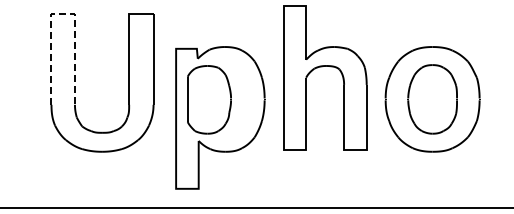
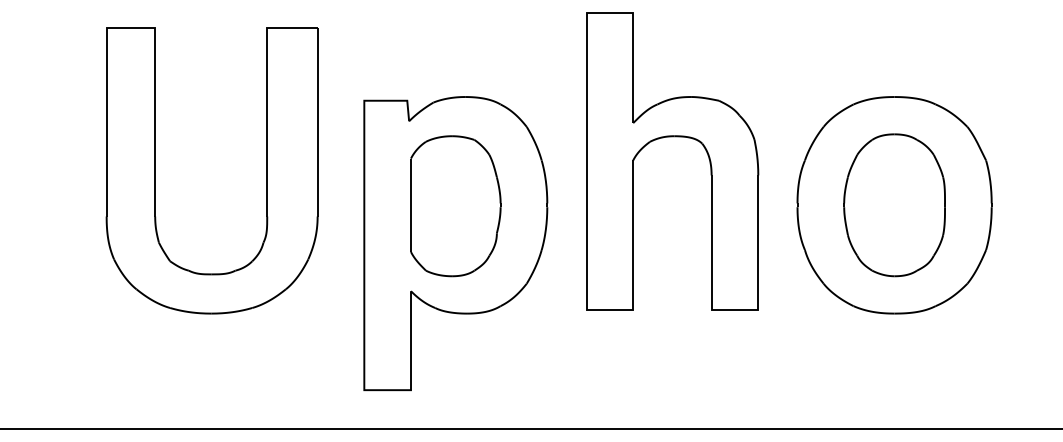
line: (63, 13) -> (131, 27), dashed -> solid
part: (209, 99) -> (456, 205), moved

